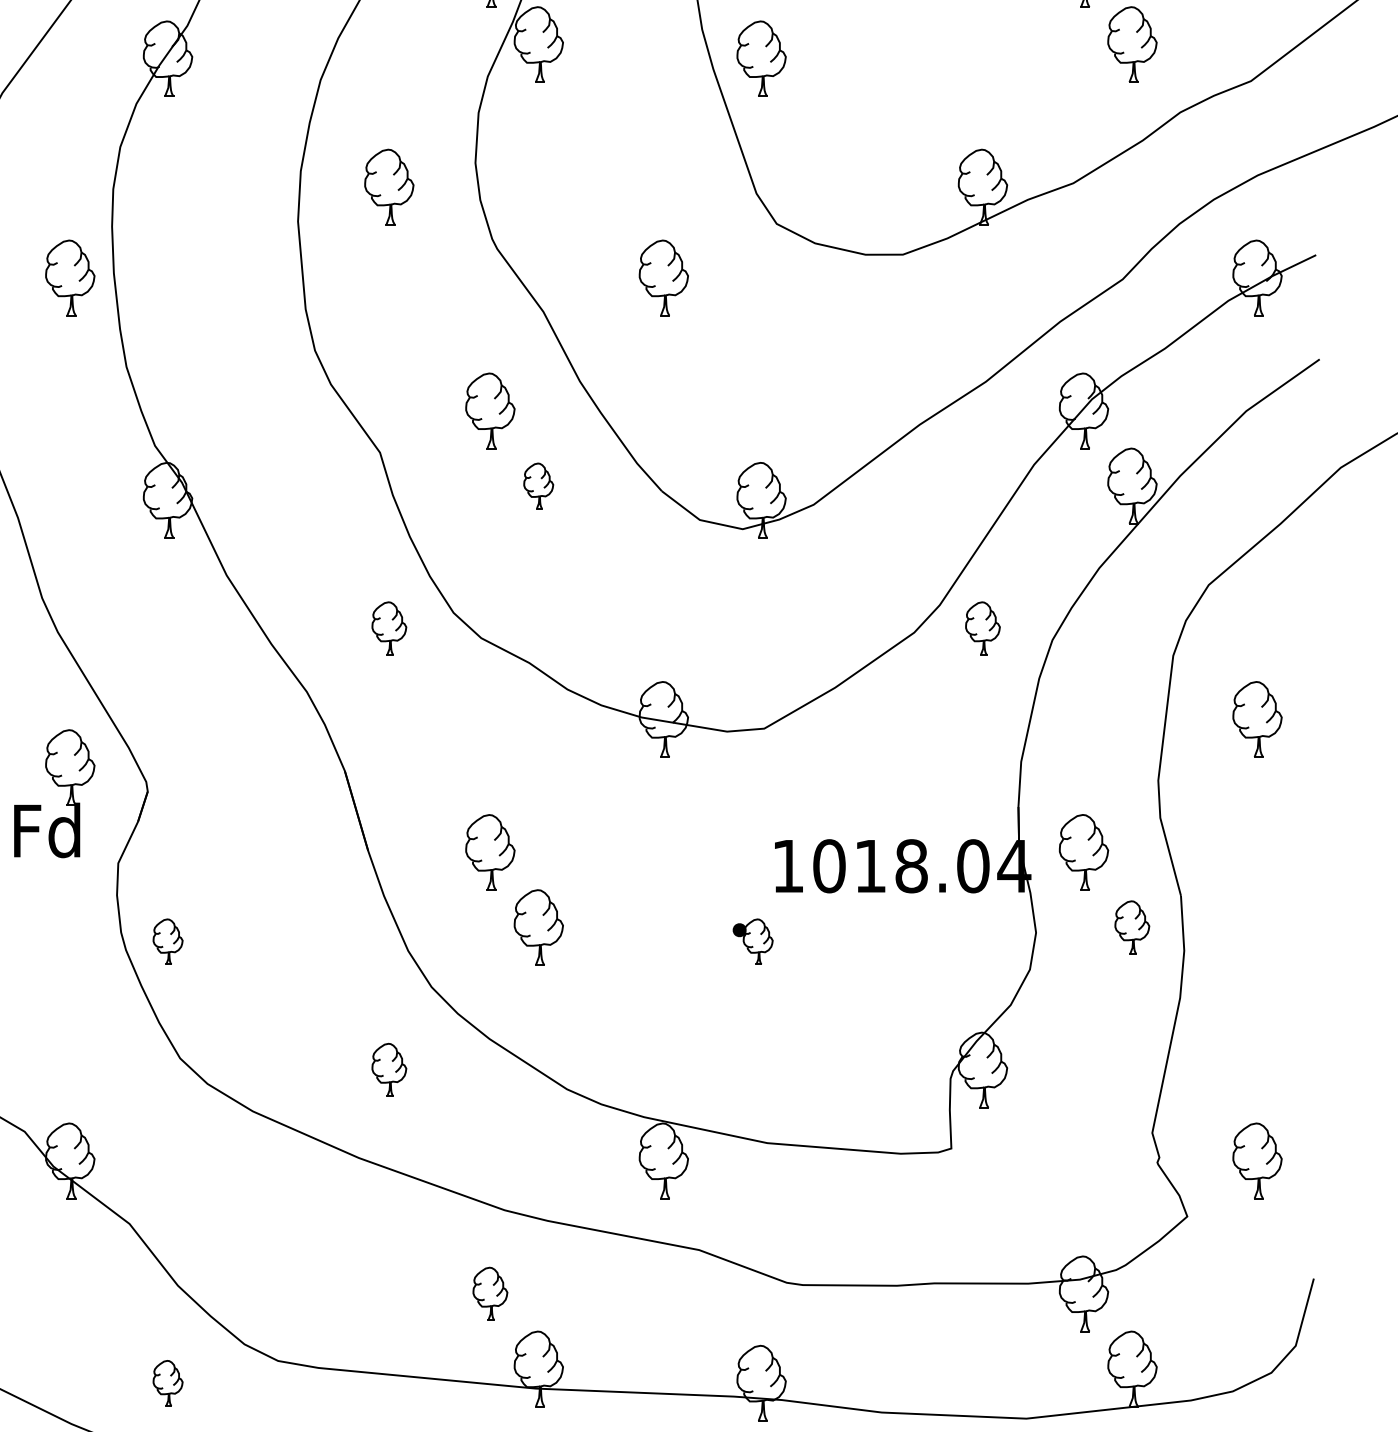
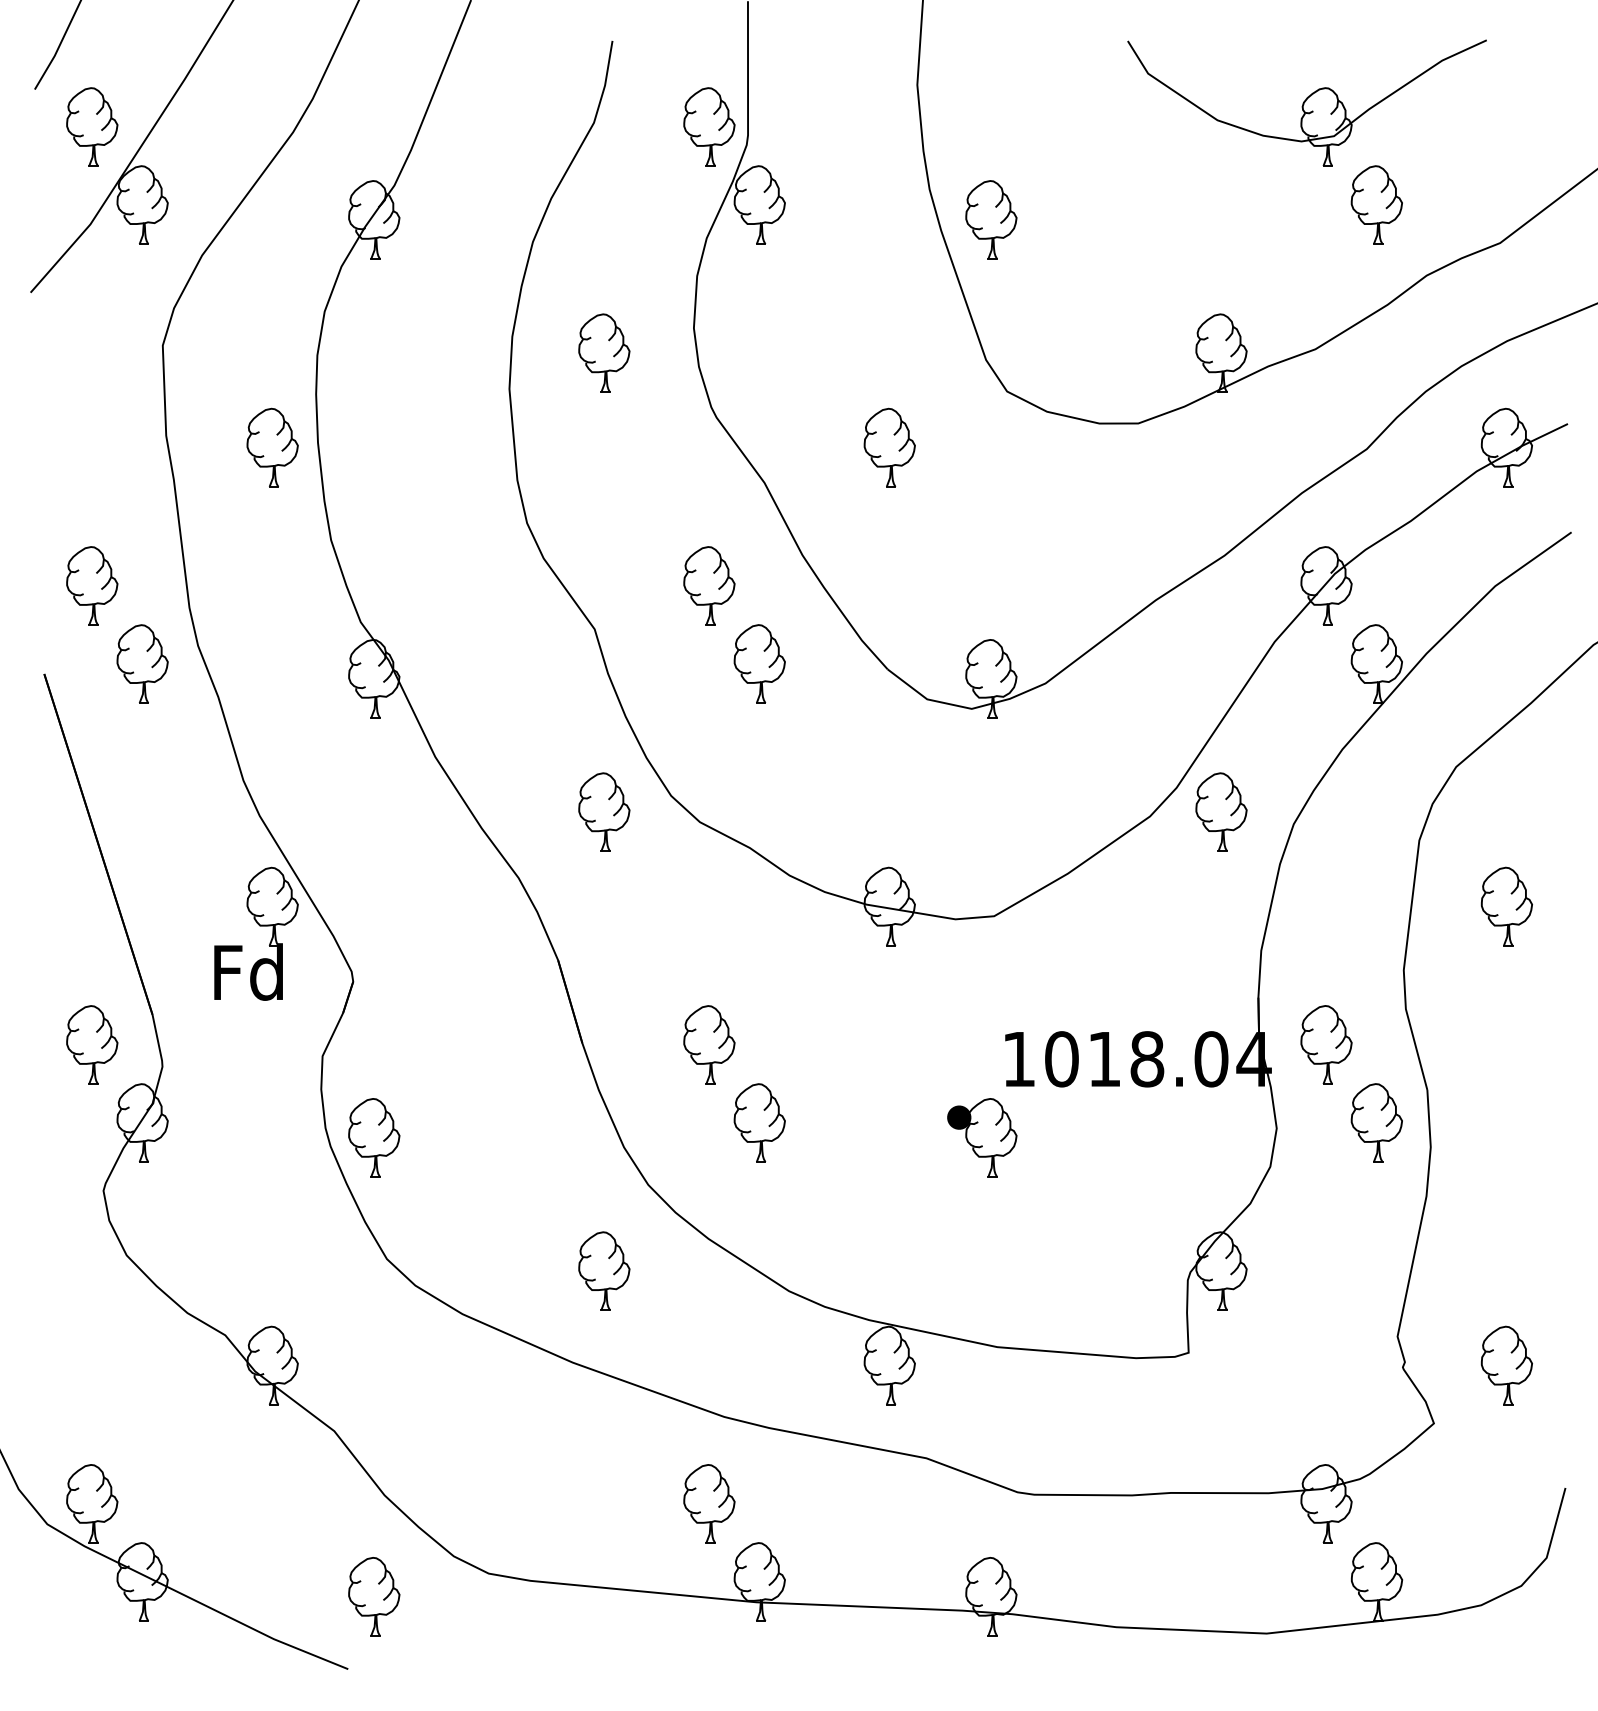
part: (538, 485) -> (759, 663), size x1.67
part: (389, 627) -> (604, 811), size x1.43
part: (982, 627) -> (1221, 811), size x1.43
part: (57, 786) -> (259, 926), moved
part: (1132, 927) -> (1376, 1122), size x1.43
part: (168, 941) -> (374, 1137), size x1.67
part: (753, 941) -> (982, 1137), size x1.67
part: (389, 1069) -> (604, 1270), size x1.43
part: (490, 1293) -> (709, 1503), size x1.43
part: (168, 1382) -> (374, 1596), size x1.67

